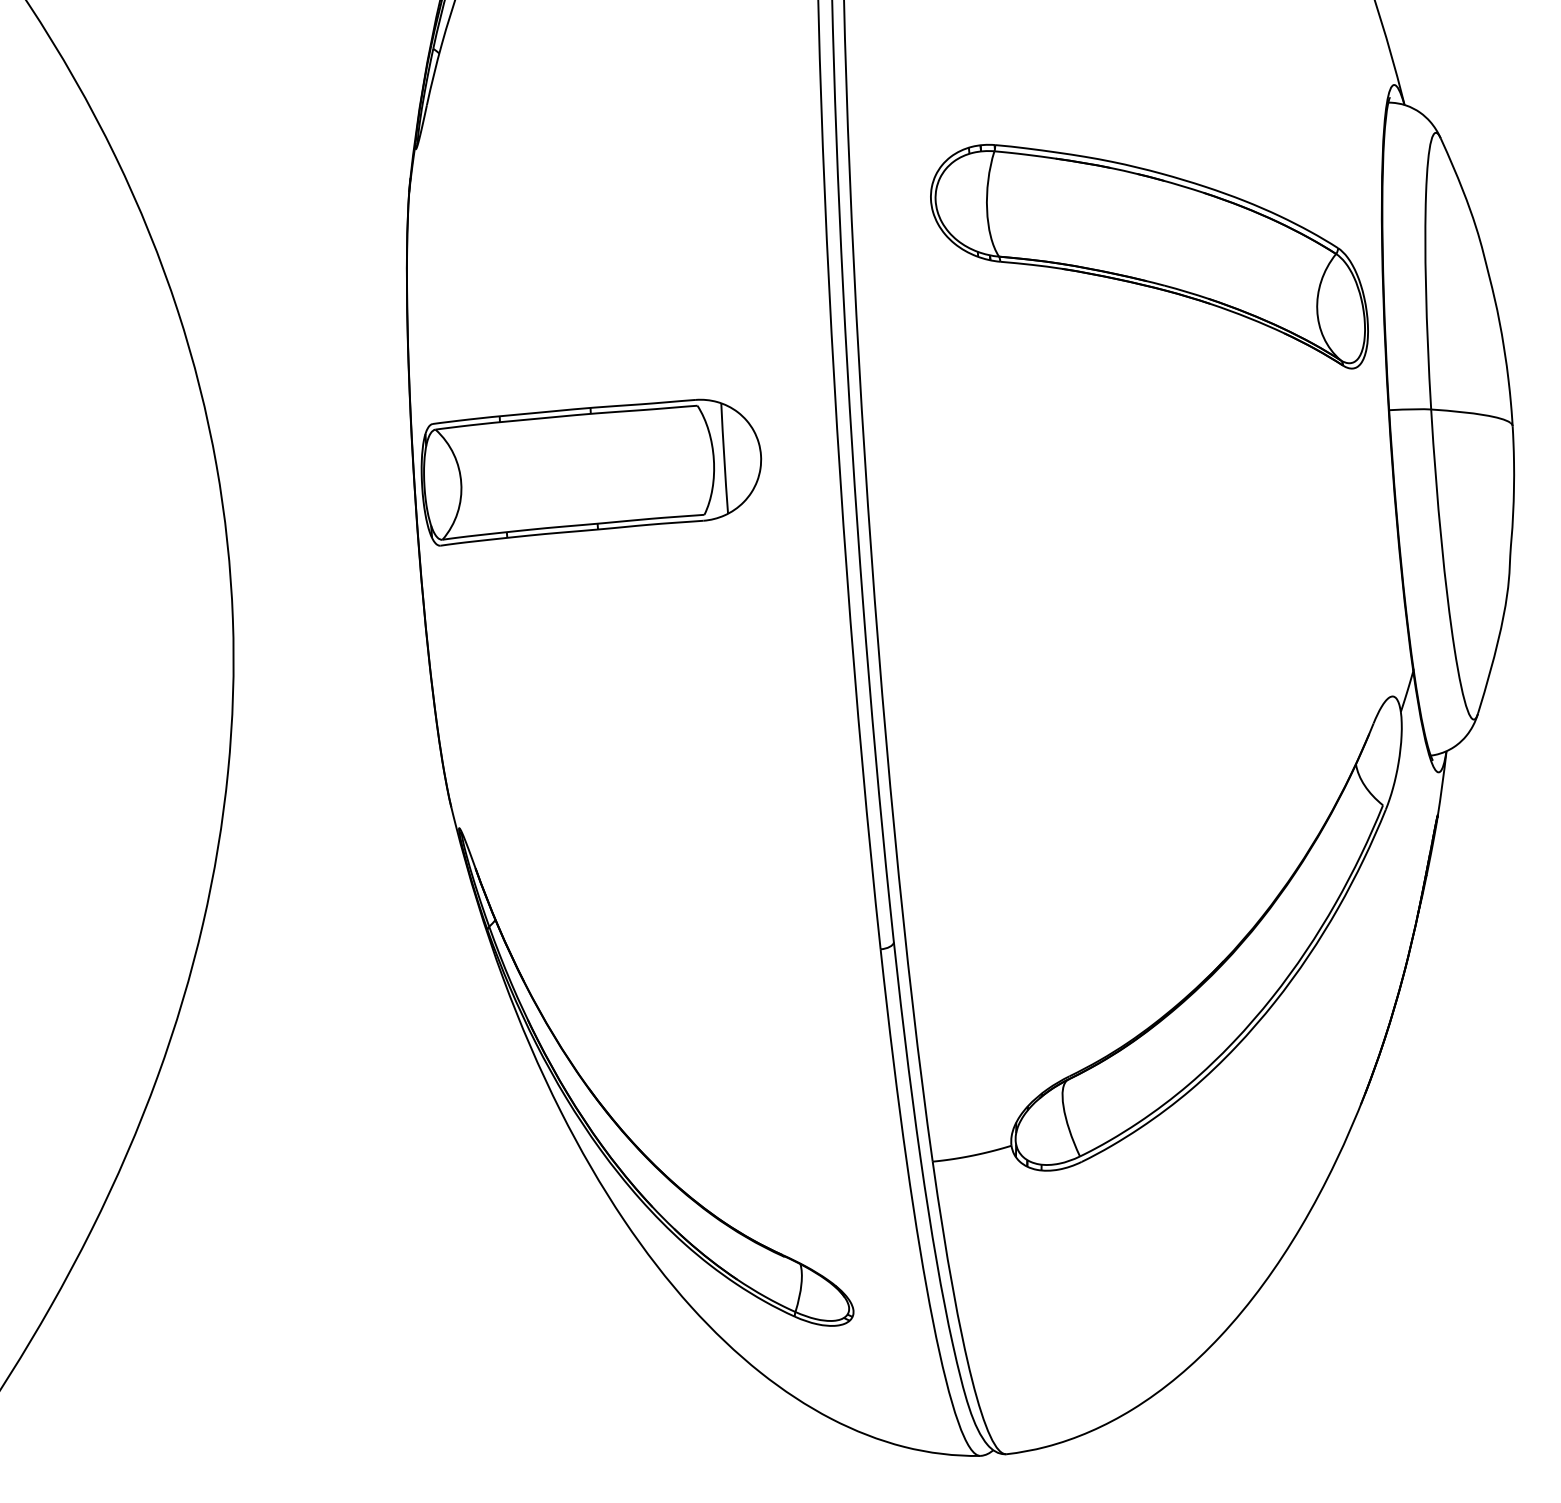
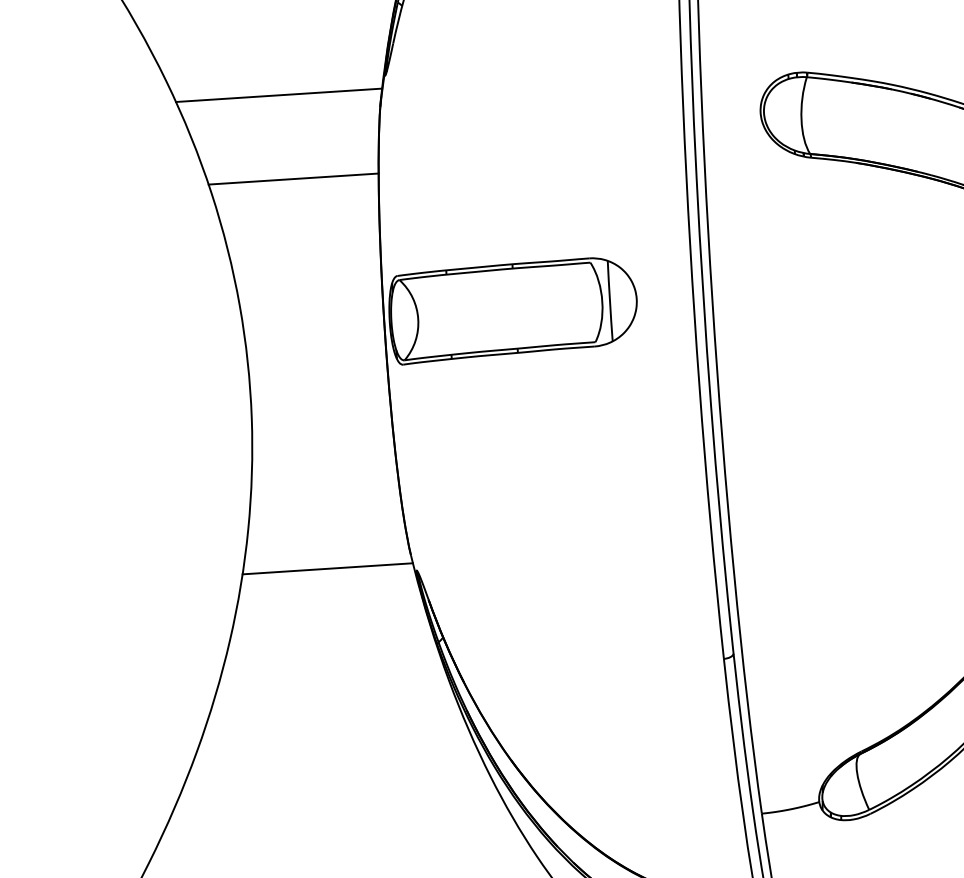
line: (270, 175) -> (279, 94), added
line: (289, 290) -> (293, 178), added
line: (337, 825) -> (328, 568), added

